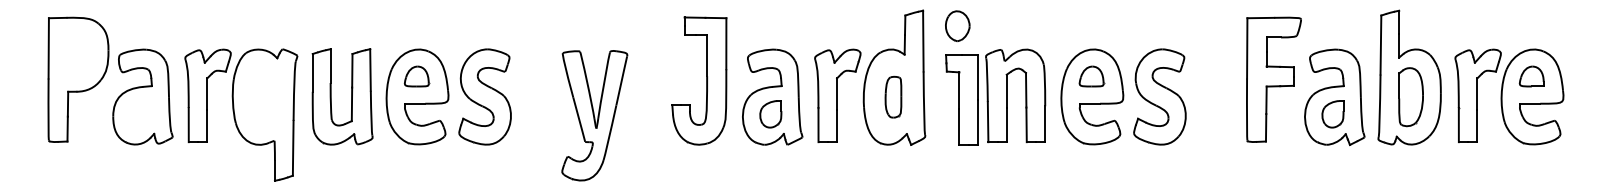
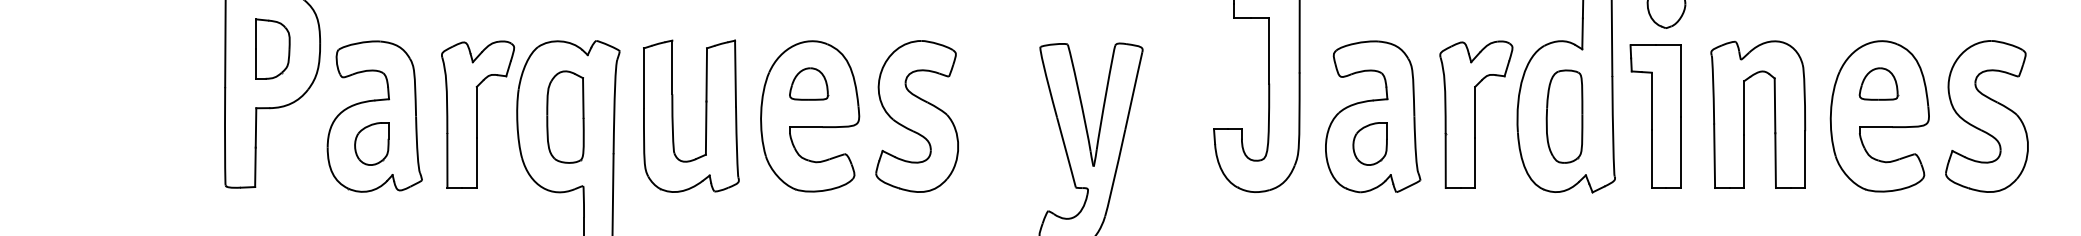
part: (78, 54) -> (272, 49), added
part: (262, 97) -> (564, 117), added
part: (893, 97) -> (1564, 117), size x1.43
part: (961, 99) -> (1654, 115), moved
part: (140, 114) -> (370, 144), added

